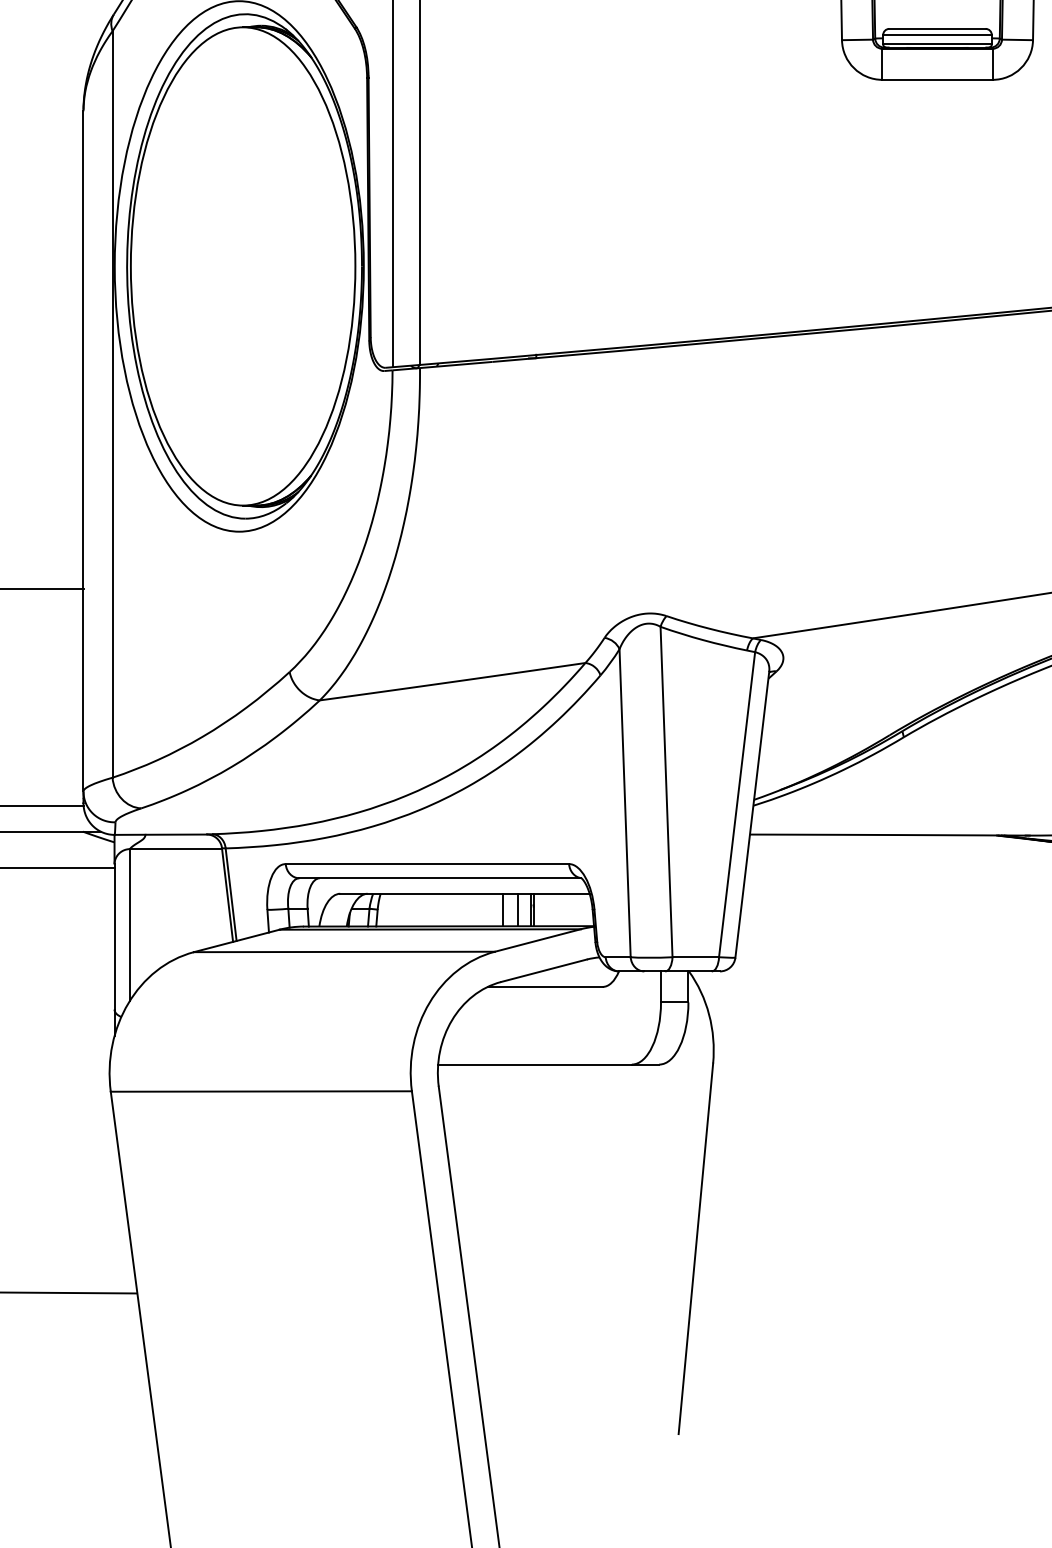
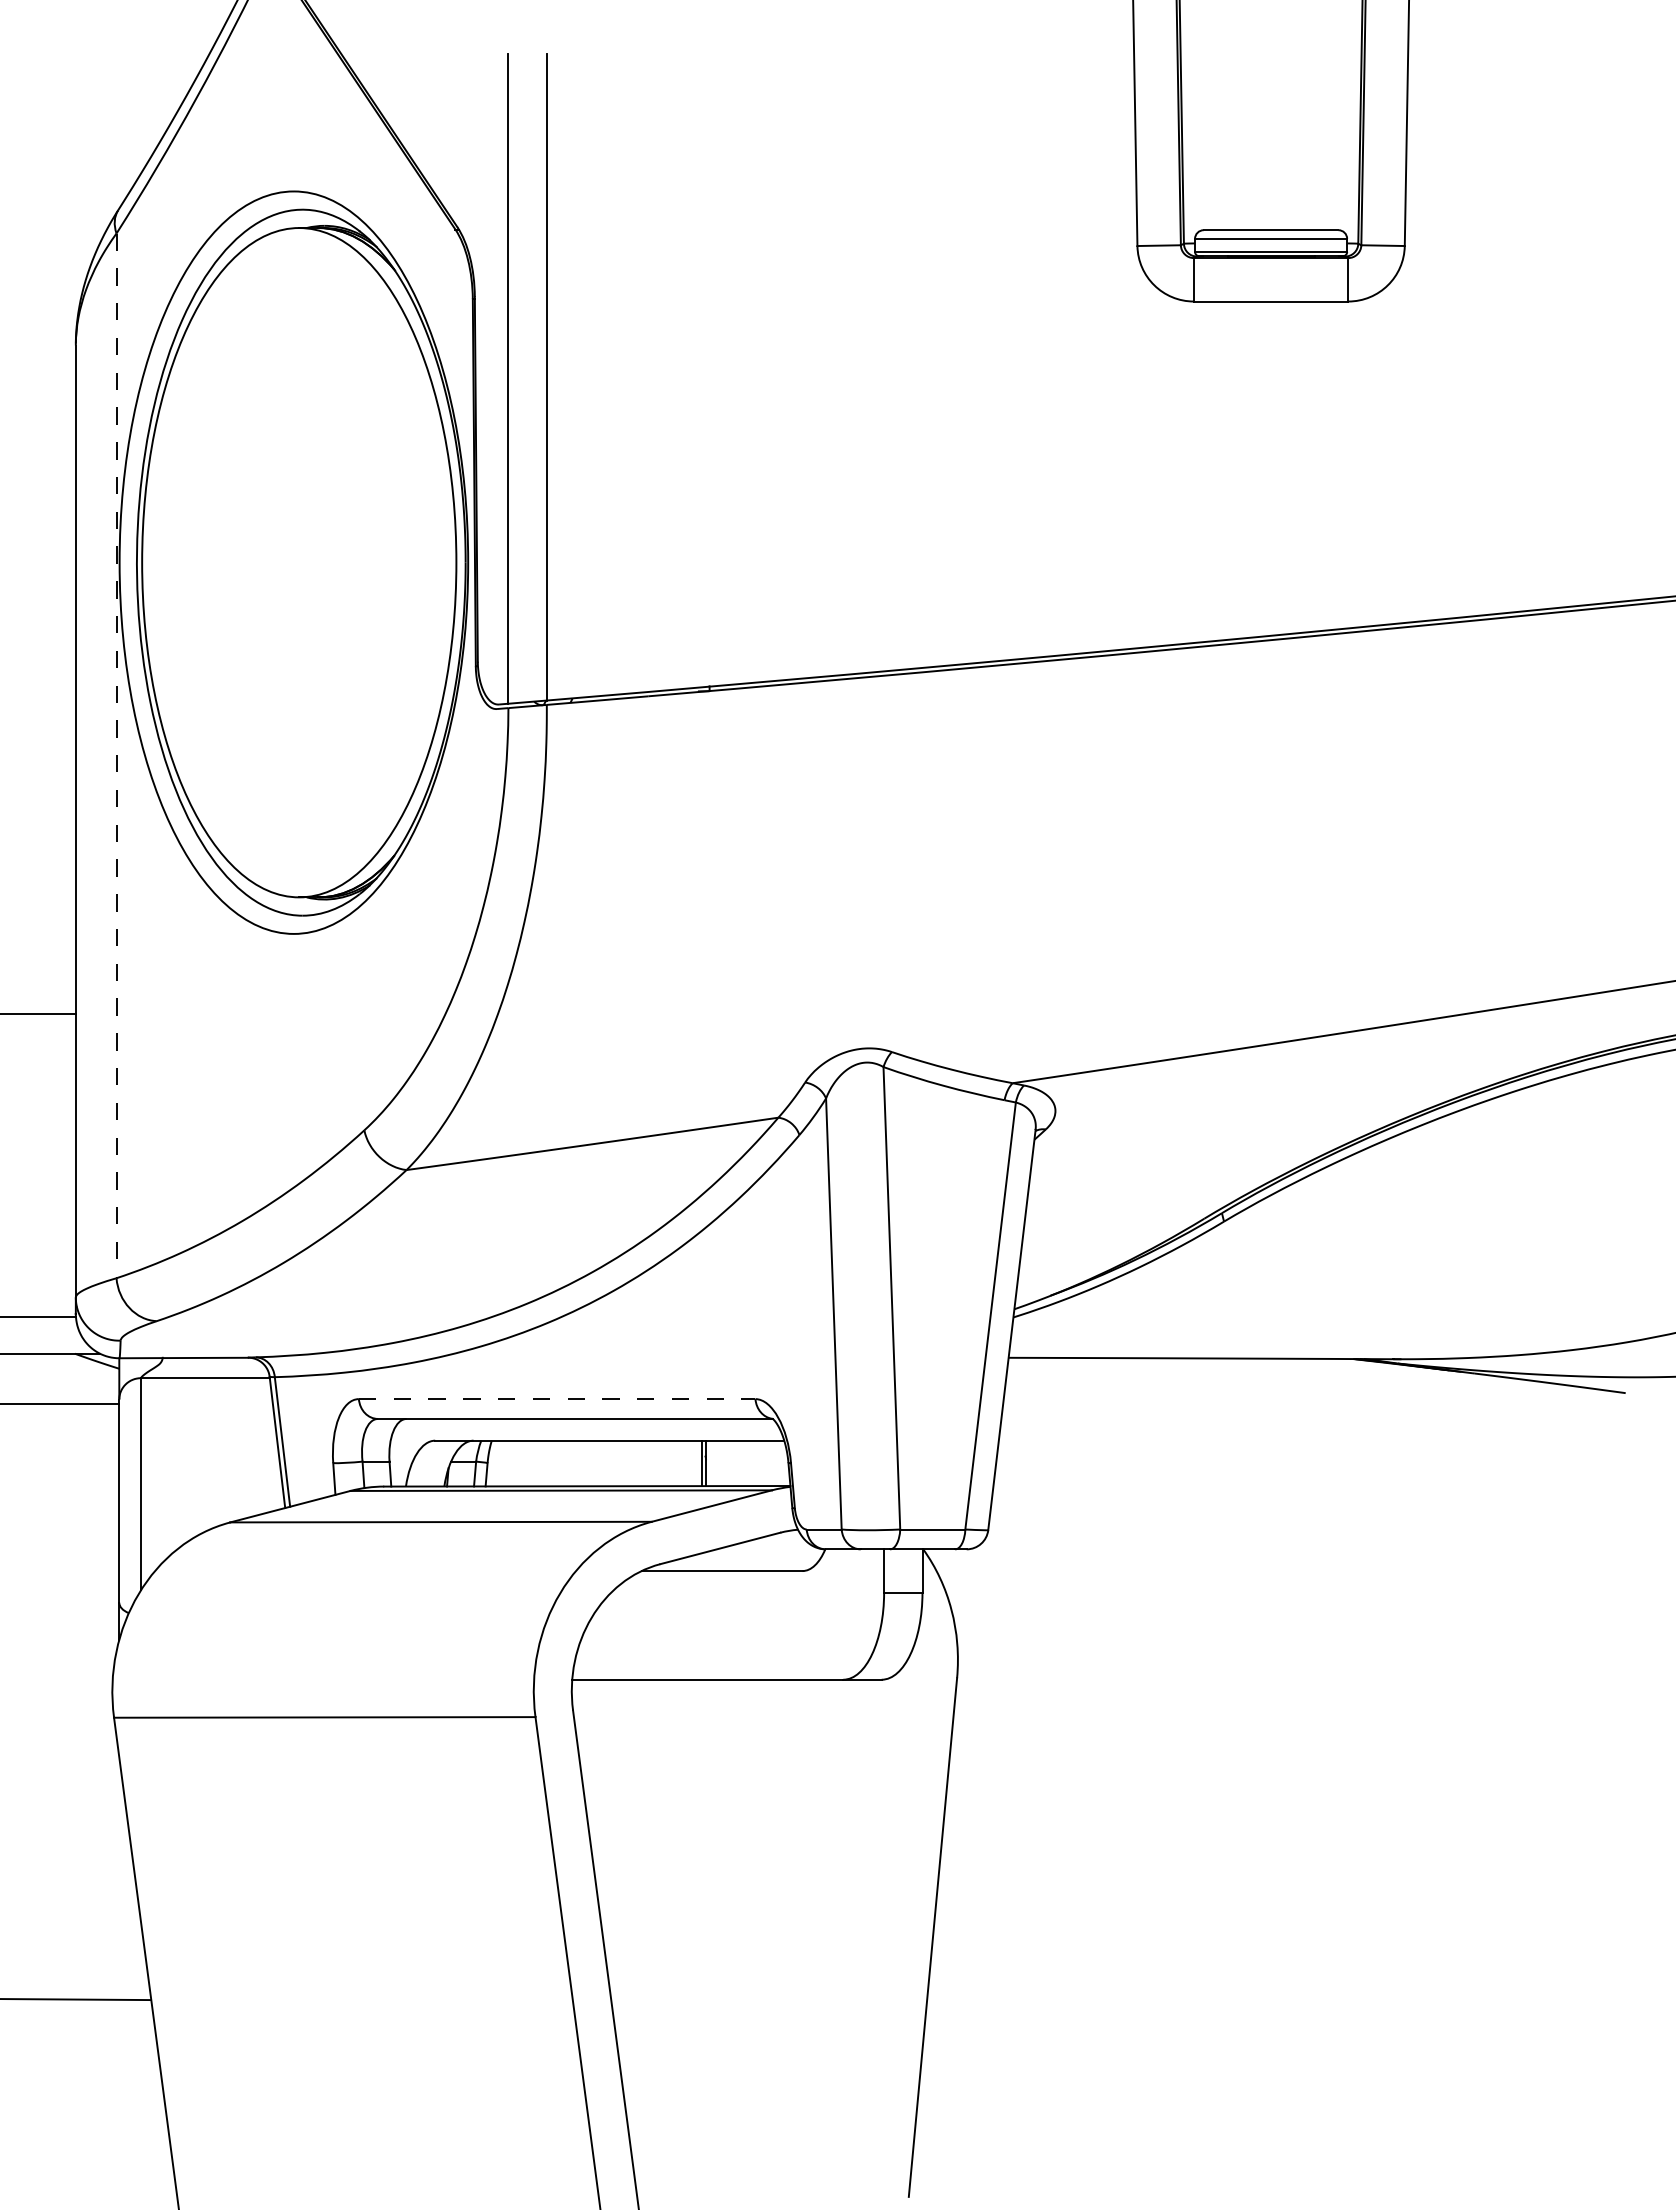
line: (112, 404) -> (116, 756), solid -> dashed
line: (427, 864) -> (557, 1399), solid -> dashed
line: (502, 910) -> (662, 1463), removed
line: (518, 910) -> (684, 1463), removed

